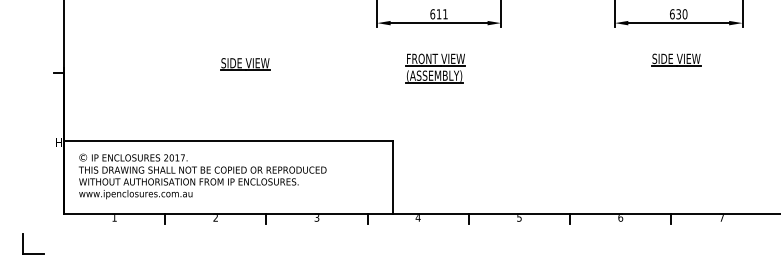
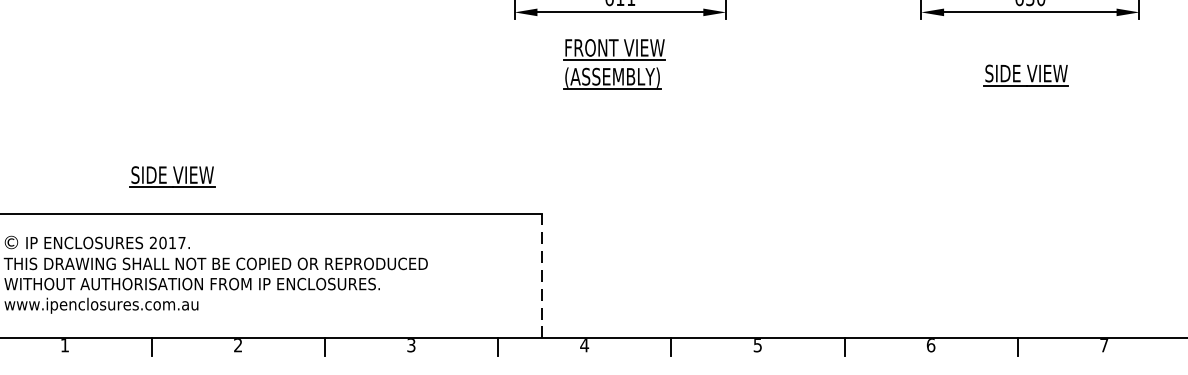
part: (245, 64) -> (172, 177), moved
part: (435, 68) -> (614, 64), moved
line: (393, 176) -> (542, 274), solid -> dashed

